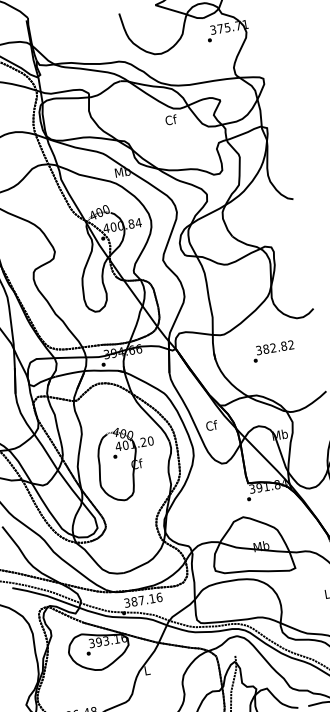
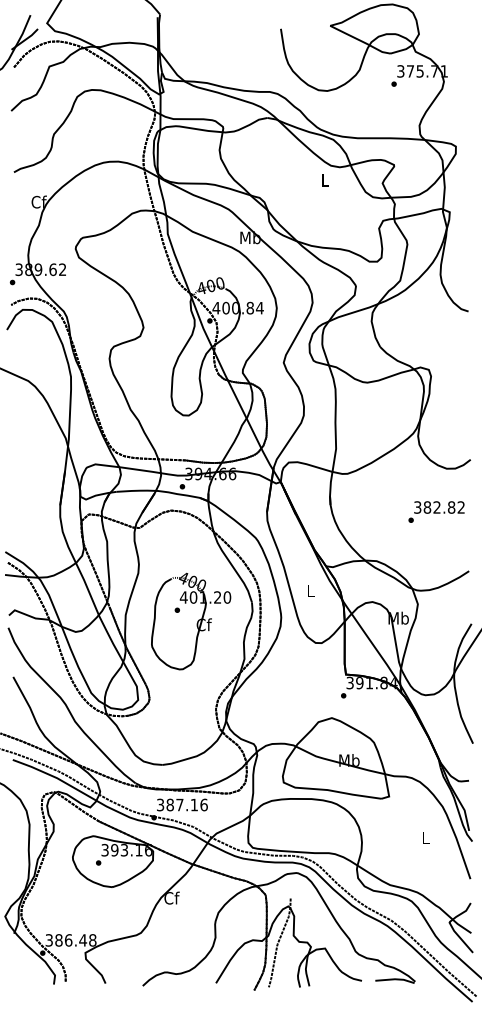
text: (171, 119) -> (325, 179), Cf -> L
text: (273, 351) -> (436, 511), moved
text: (211, 425) -> (310, 590), Cf -> L
text: (146, 670) -> (171, 897), L -> Cf

